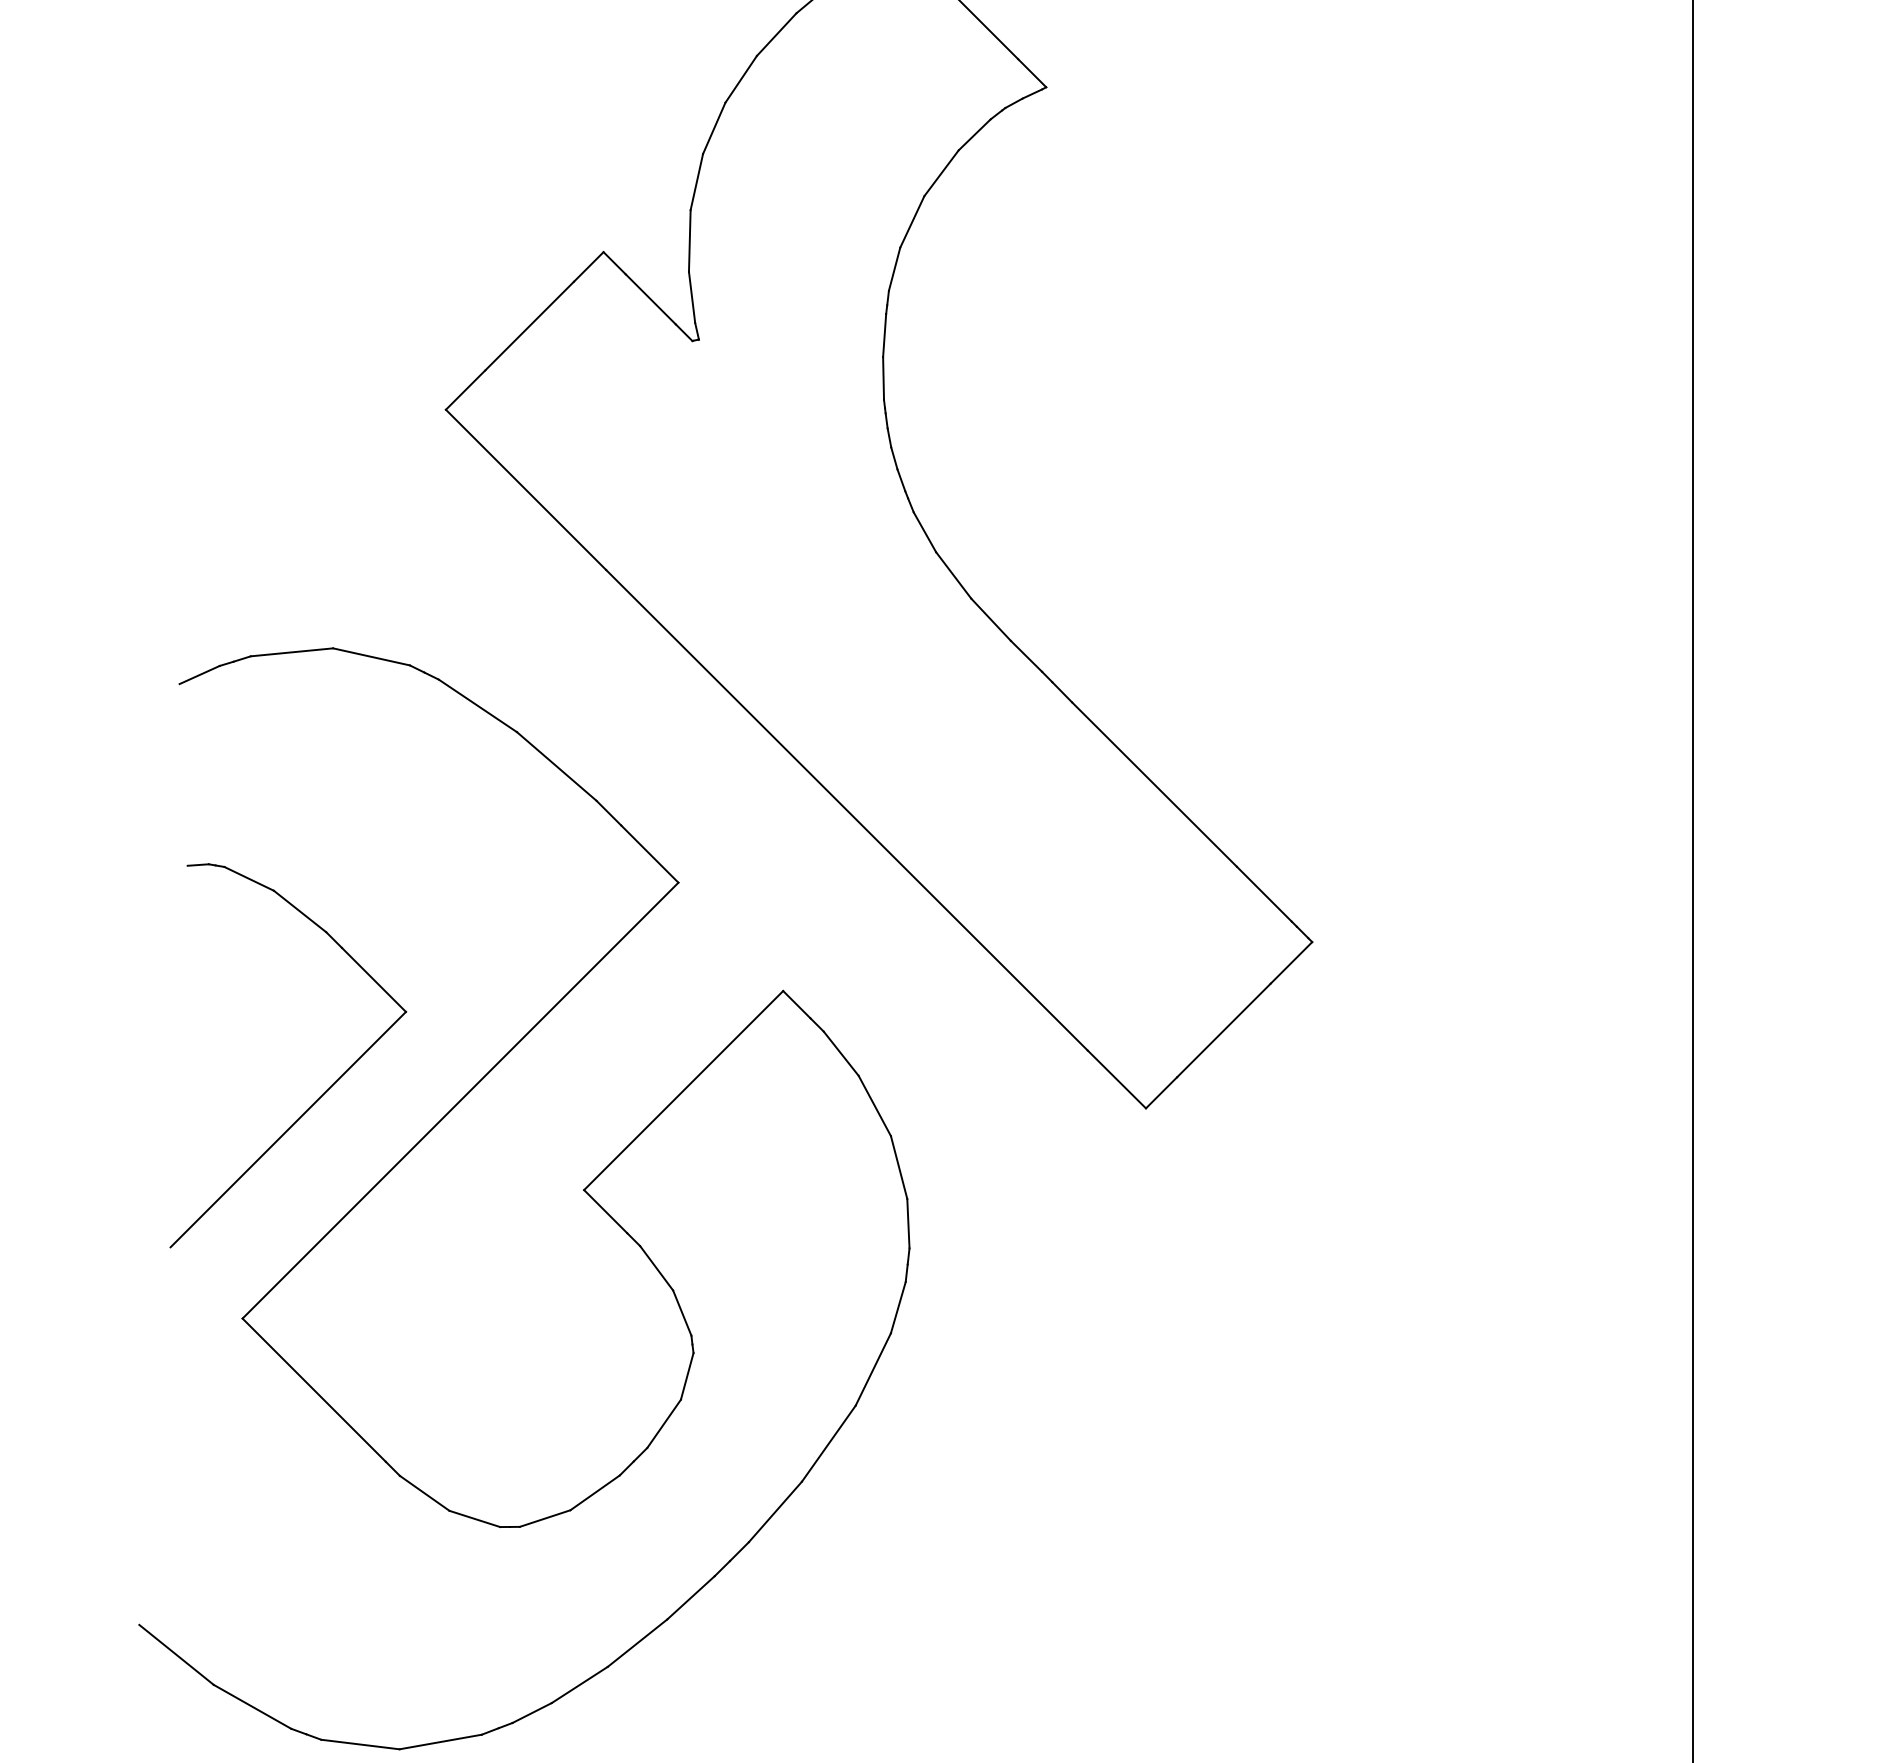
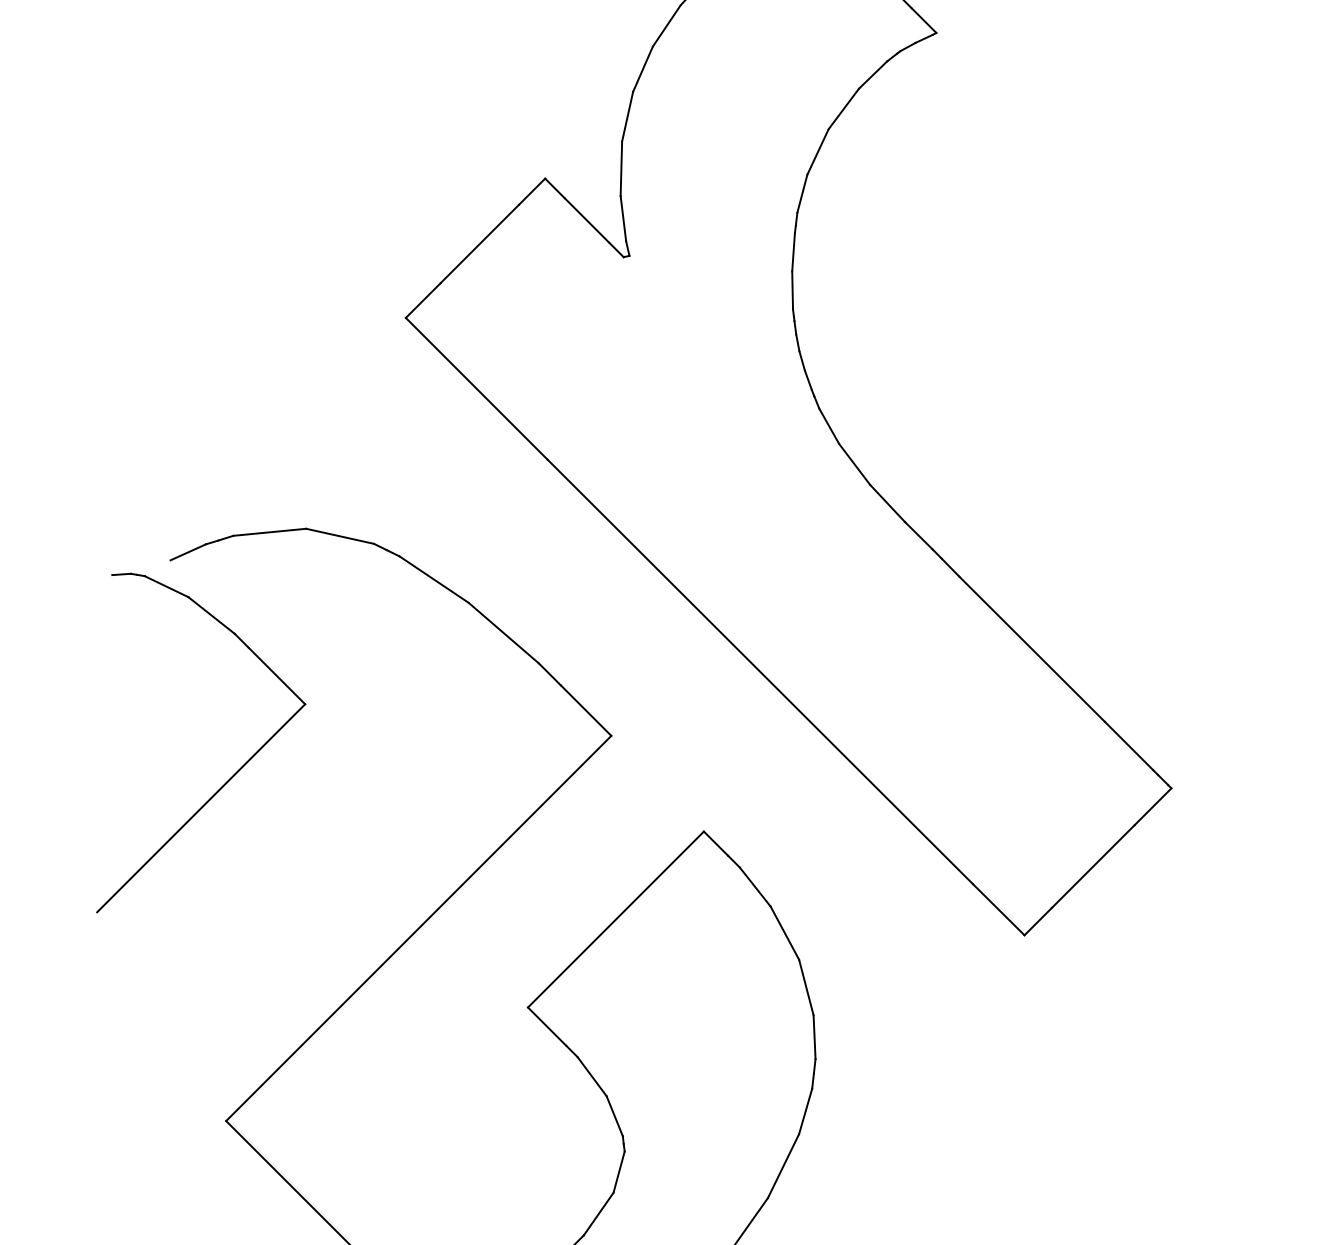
part: (325, 1091) -> (234, 774), moved

